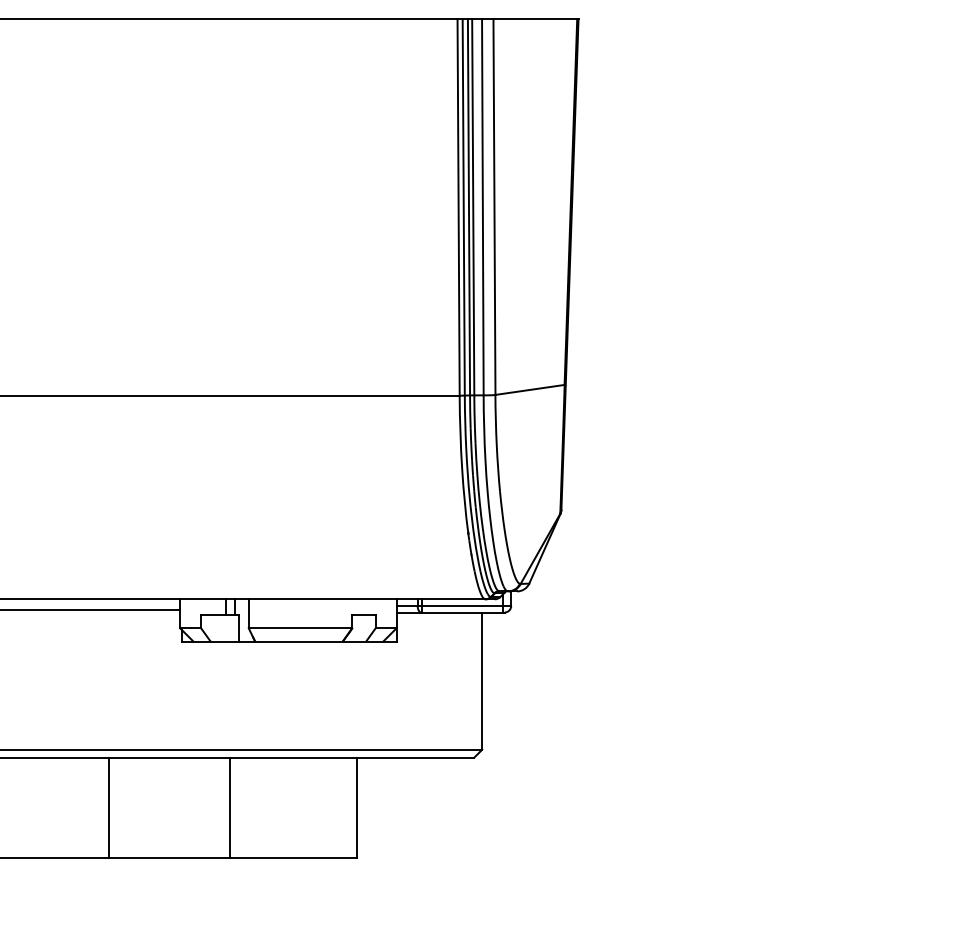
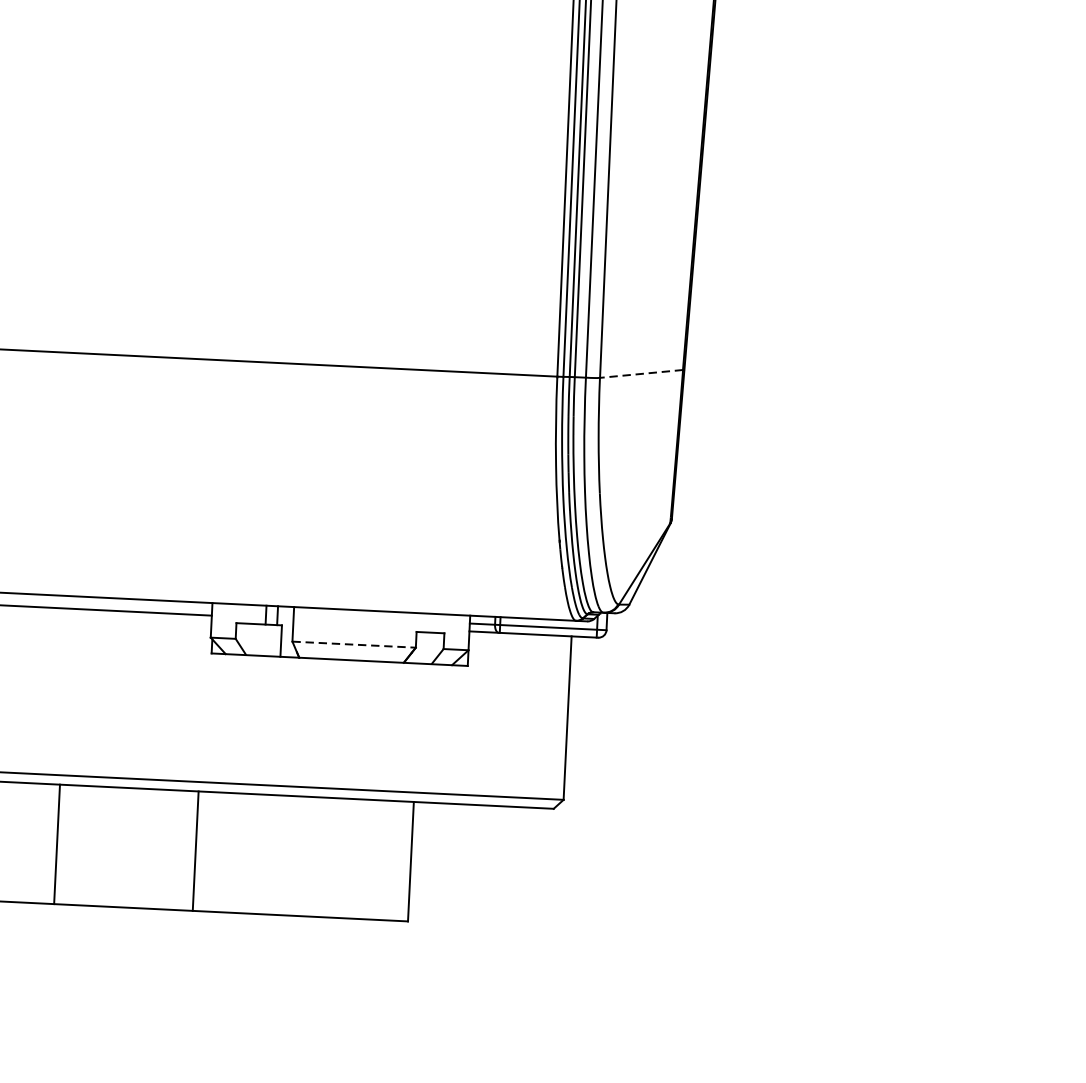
line: (530, 389) -> (642, 373), solid -> dashed
line: (300, 628) -> (354, 644), solid -> dashed
line: (109, 807) -> (57, 844), moved
line: (230, 807) -> (195, 850), moved

